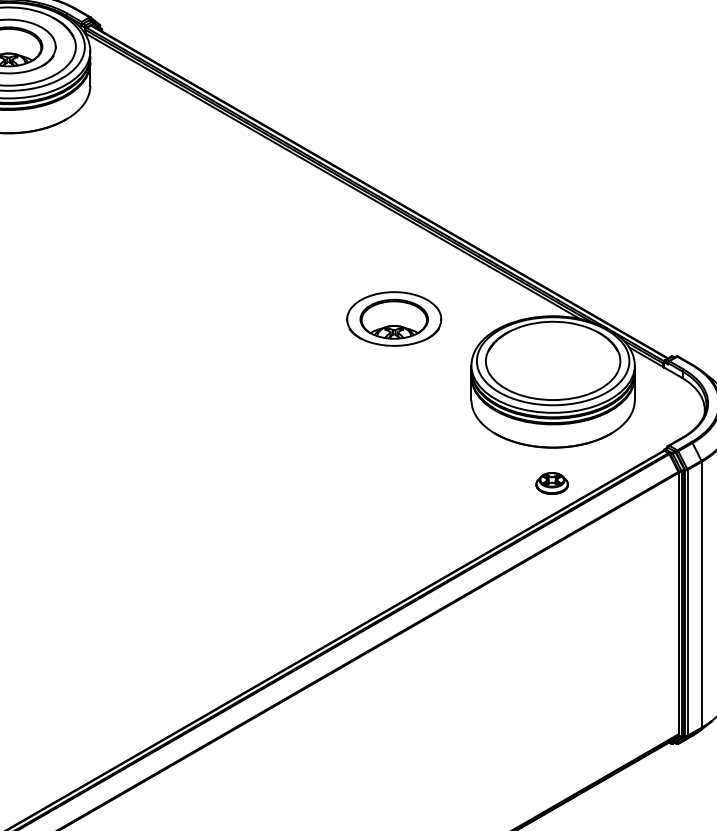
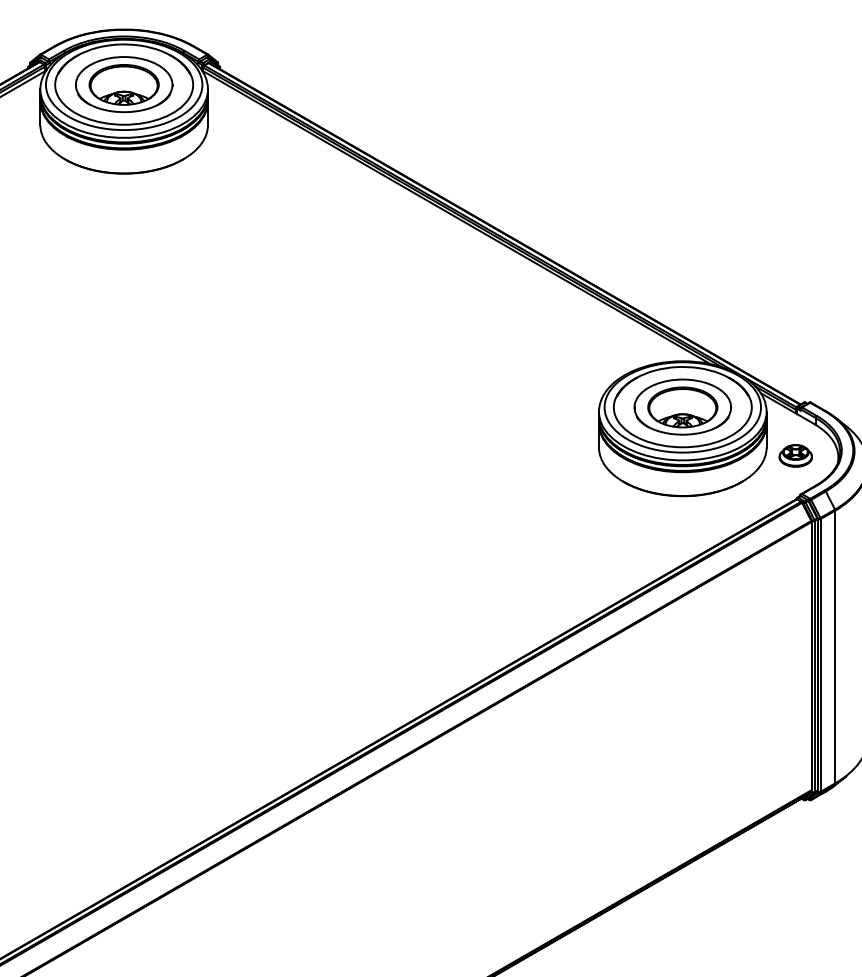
part: (393, 318) -> (682, 406), moved
part: (551, 483) -> (795, 455), moved

